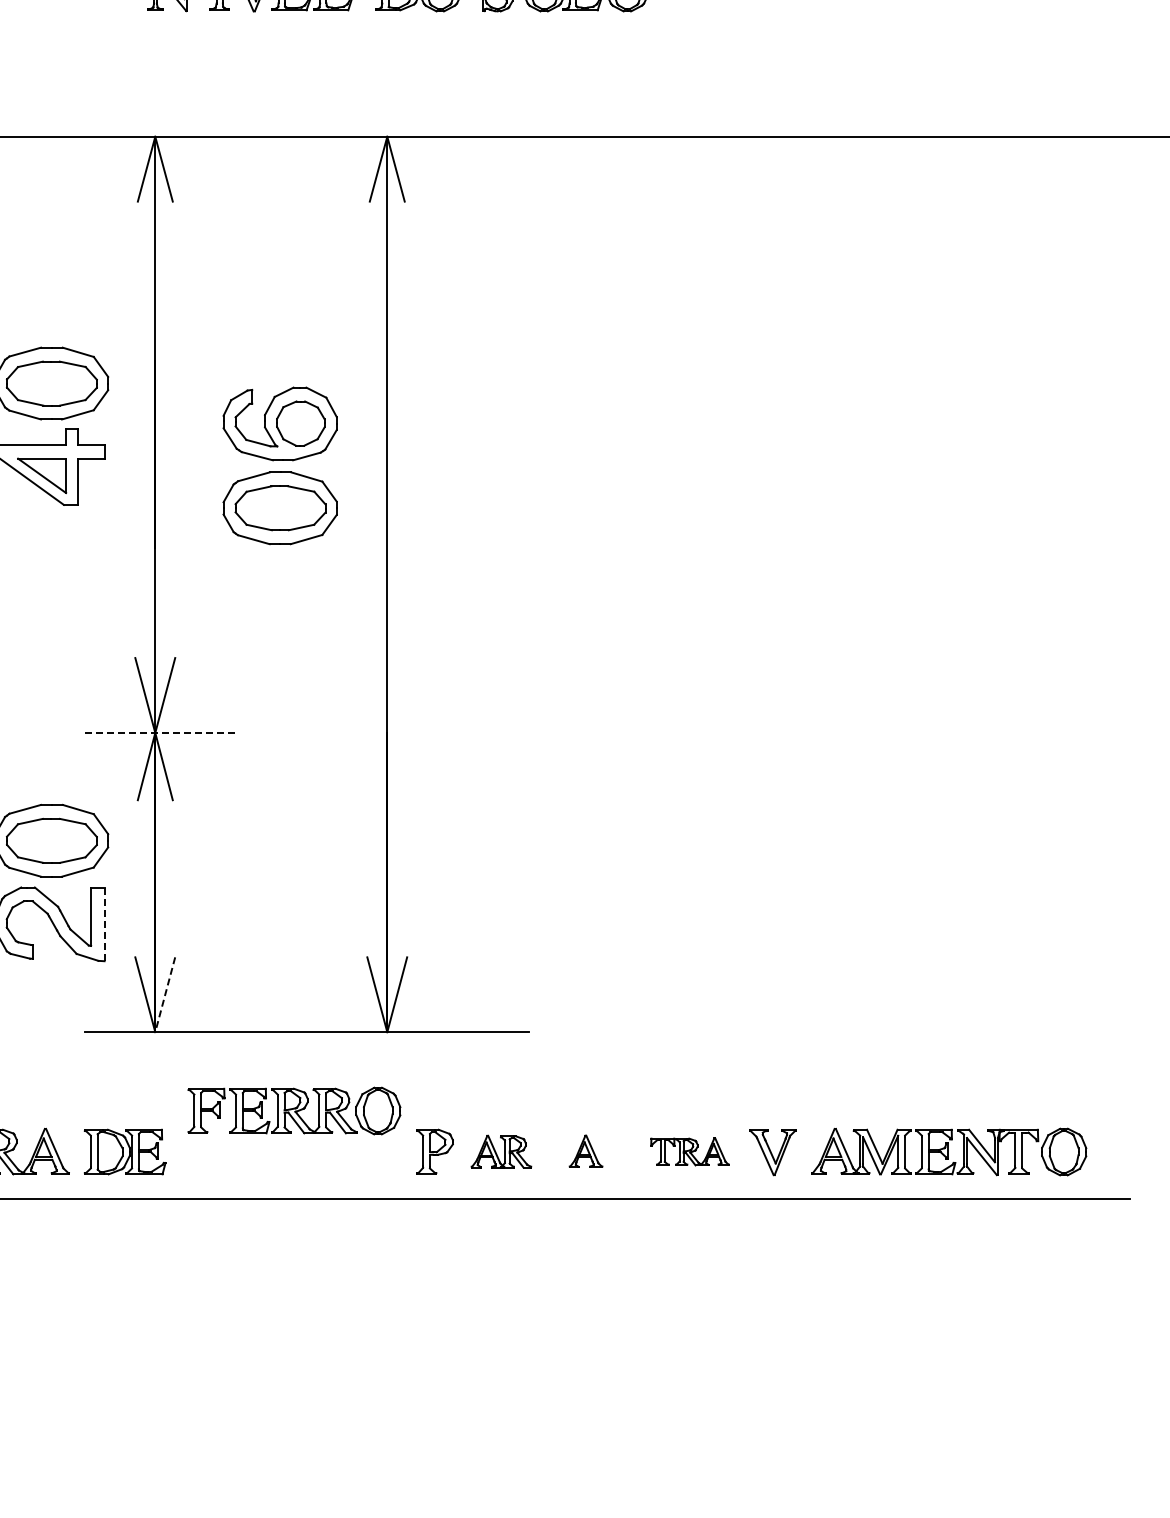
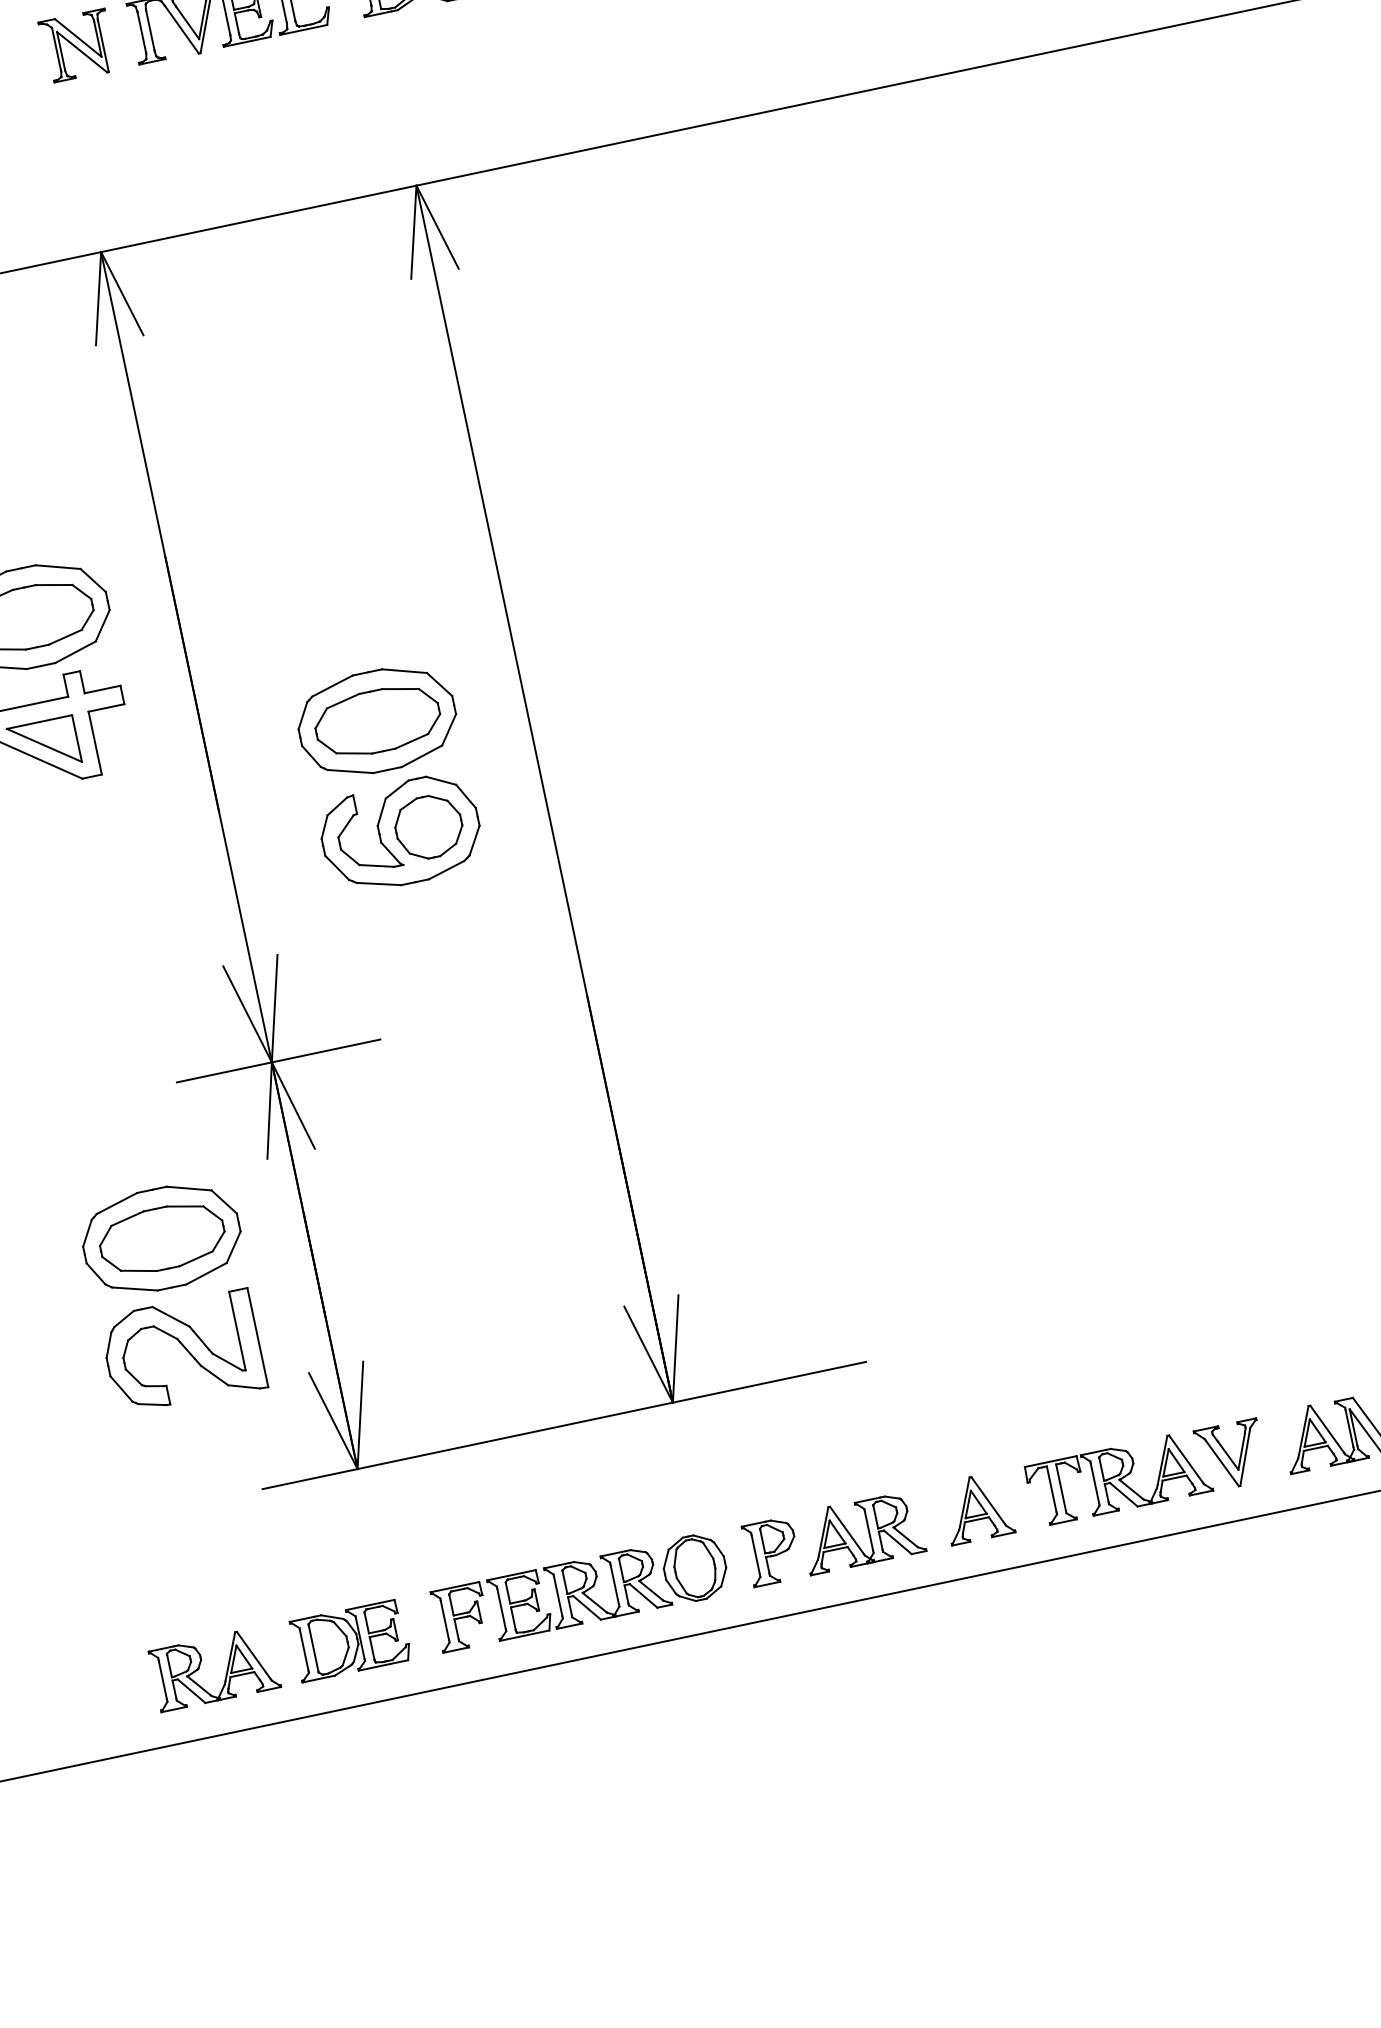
part: (279, 423) -> (399, 833), moved
line: (160, 732) -> (278, 1060), dashed -> solid
line: (104, 924) -> (257, 1337), dashed -> solid
line: (165, 994) -> (360, 1414), dashed -> solid
part: (294, 1110) -> (580, 1591), moved
part: (501, 1151) -> (862, 1532), size x1.43
part: (585, 1151) -> (976, 1508), size x1.43
part: (689, 1151) -> (1117, 1478), size x1.67

